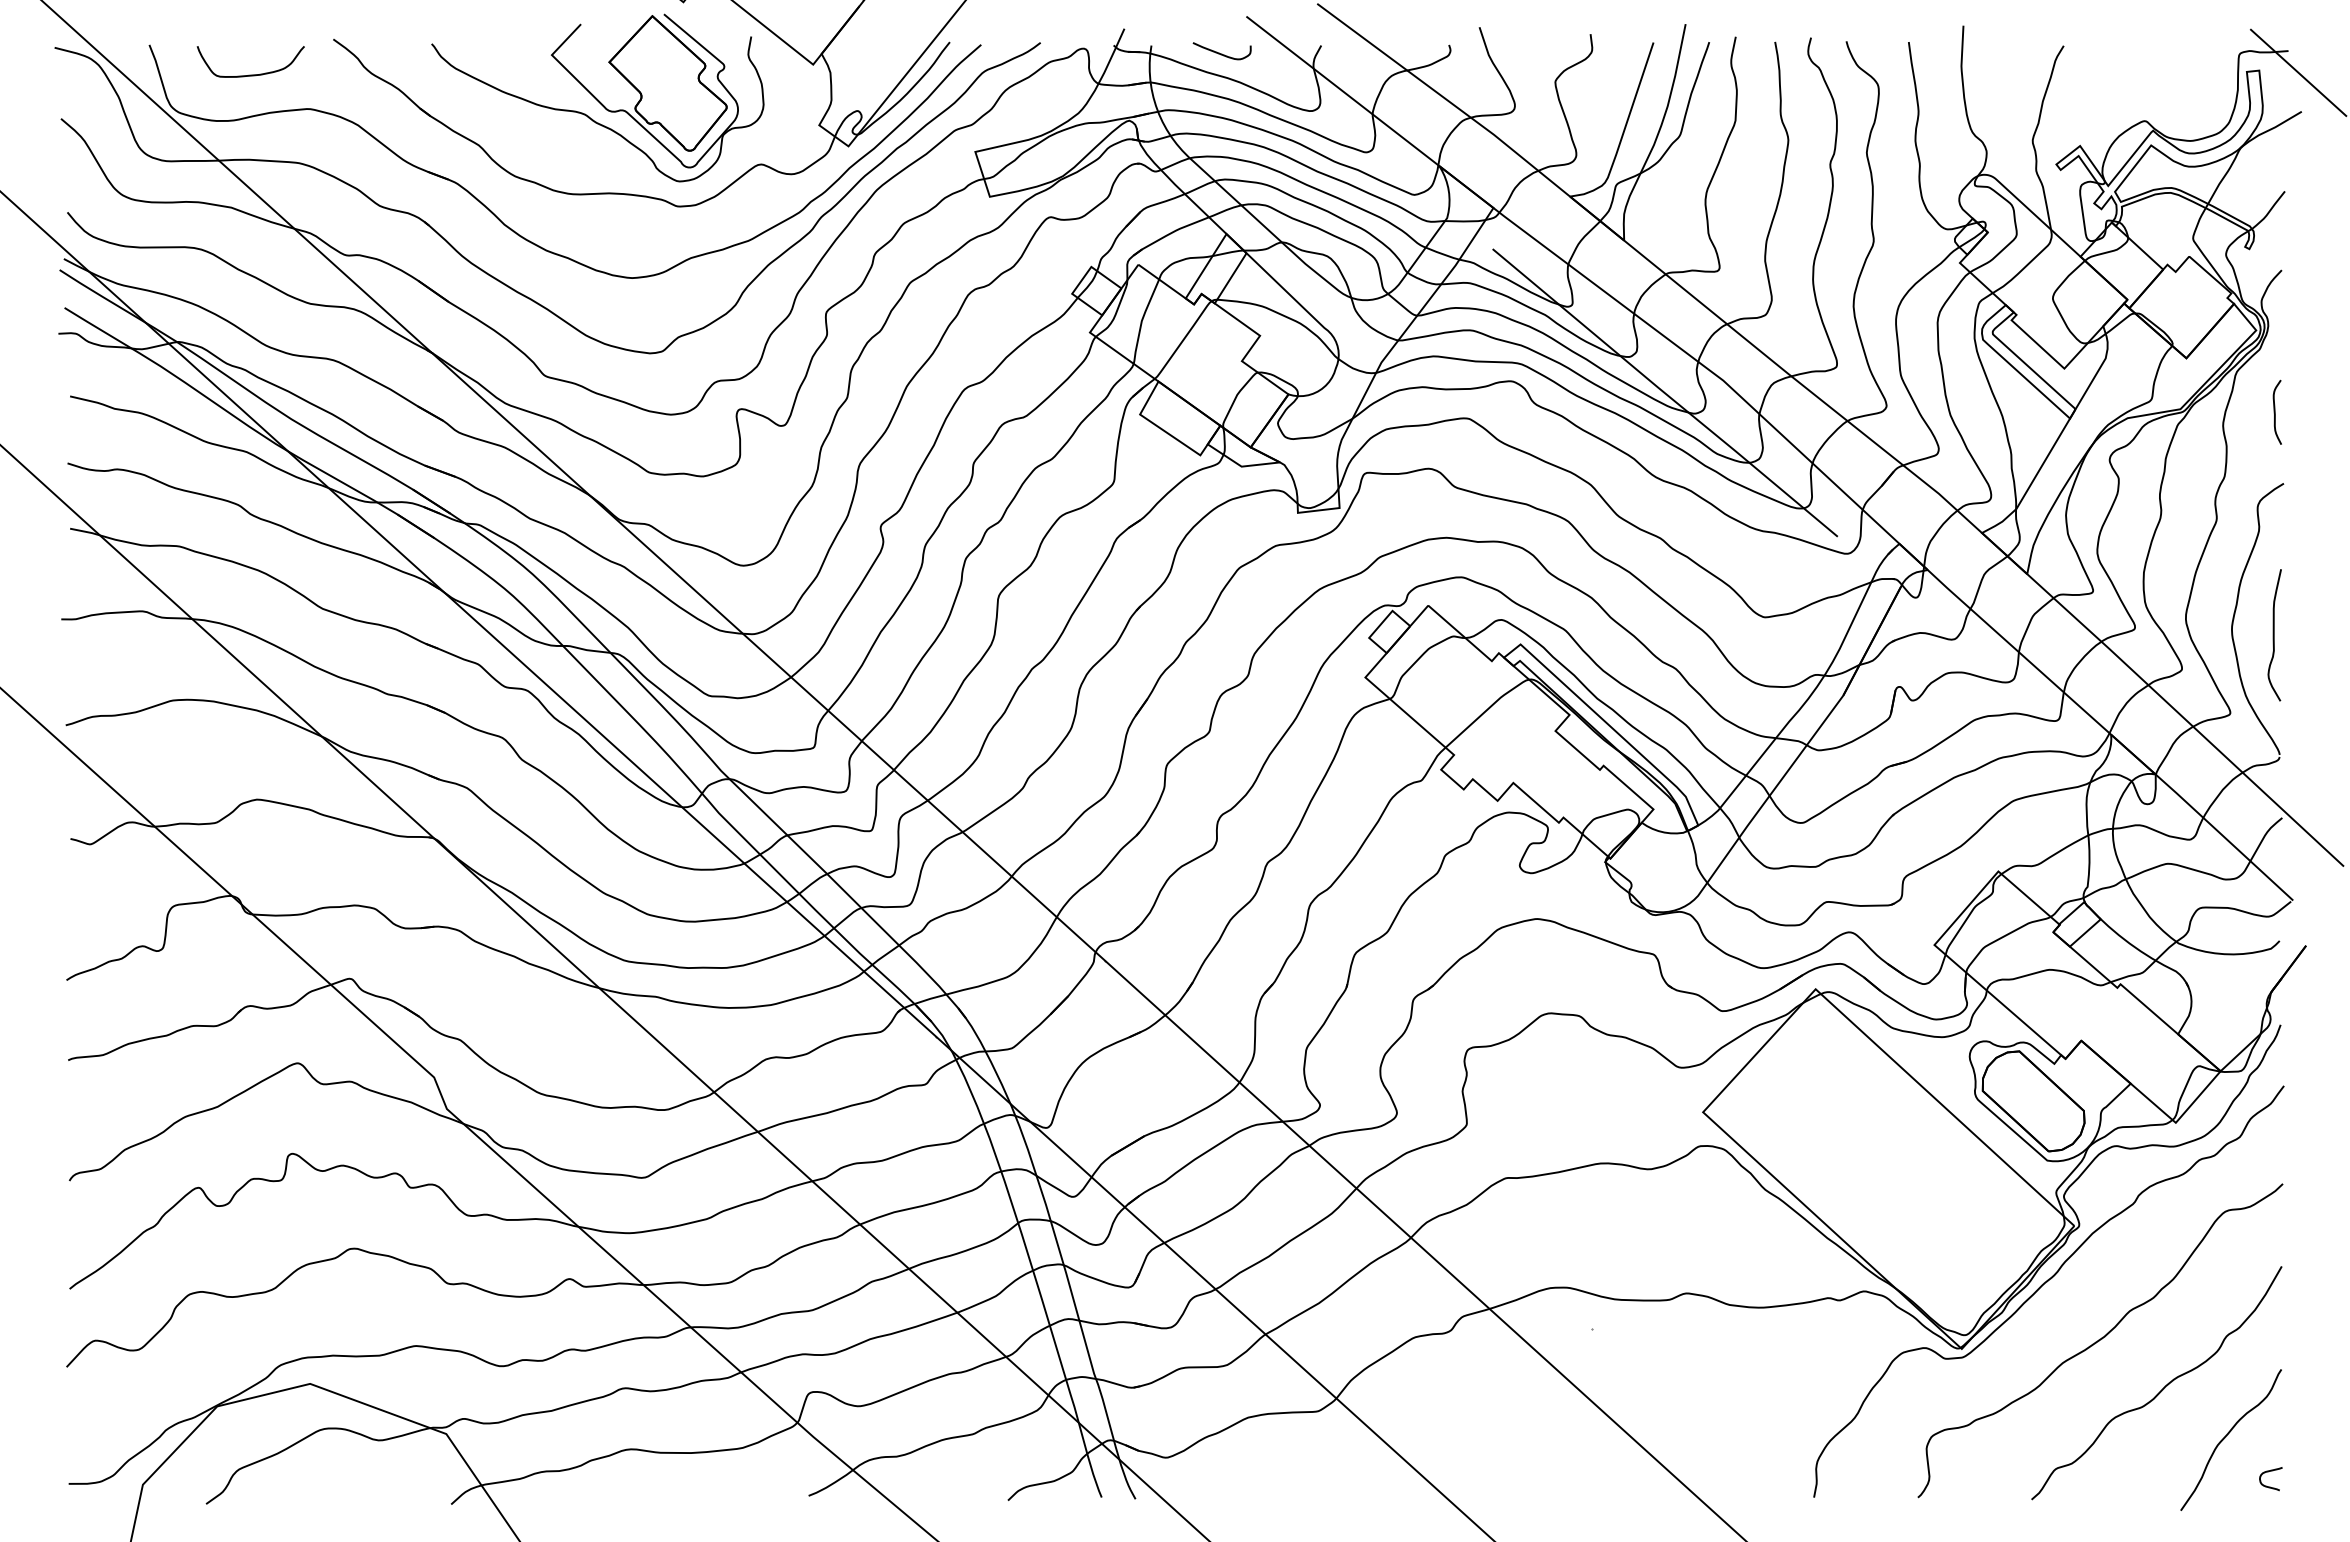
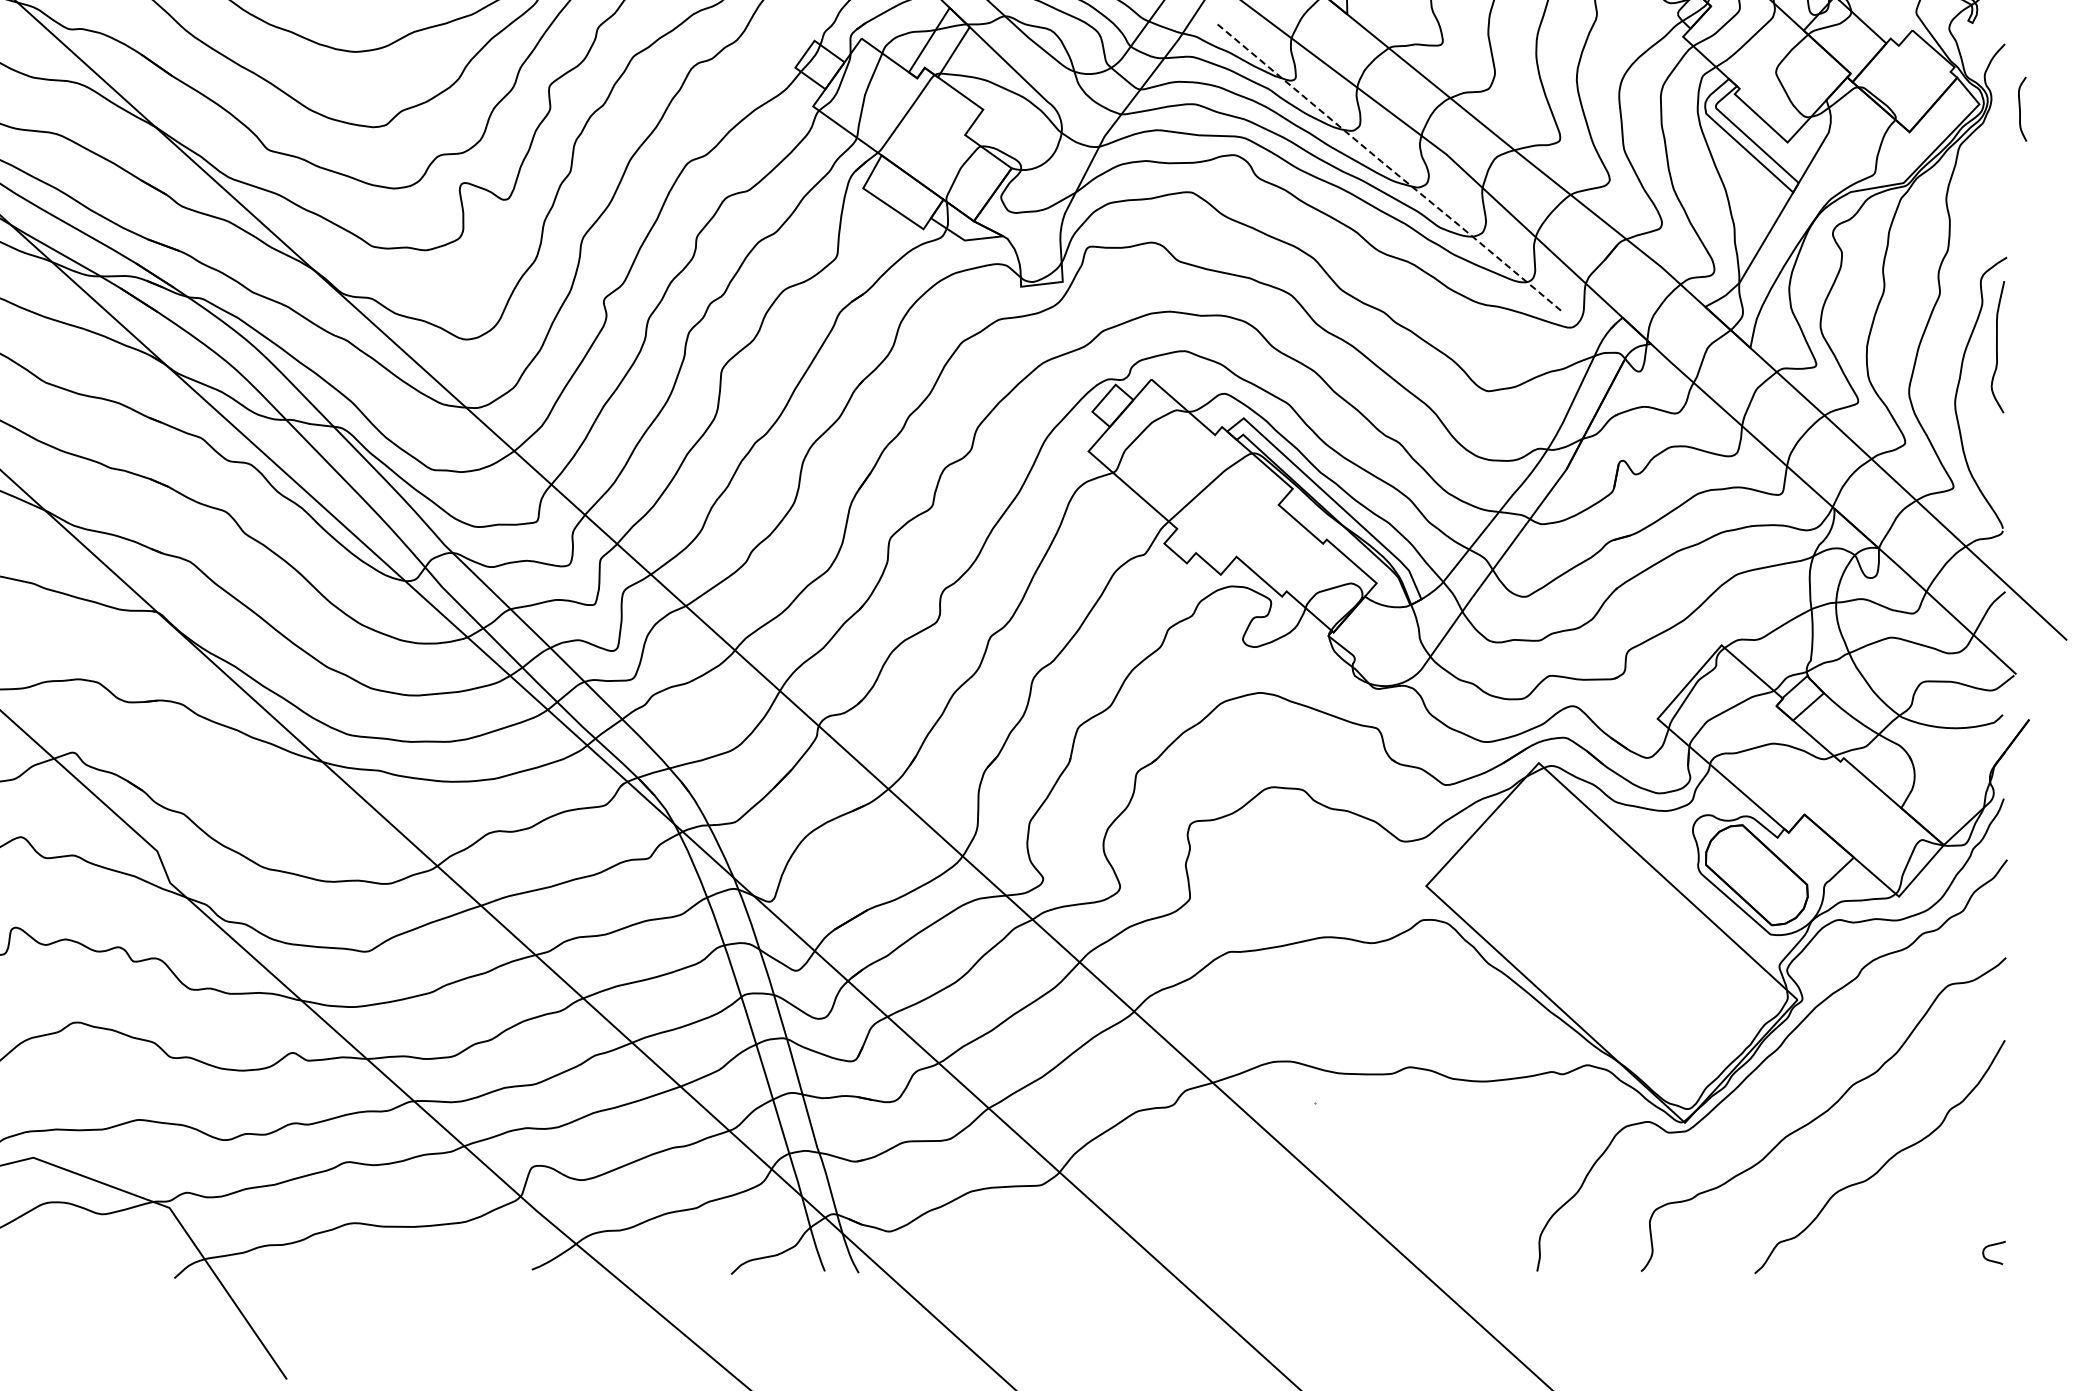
line: (1664, 392) -> (1387, 166), solid -> dashed
curve: (2275, 411) -> (2020, 108), moved
curve: (2274, 635) -> (1997, 347), moved
curve: (2227, 1435) -> (1950, 1209), removed

